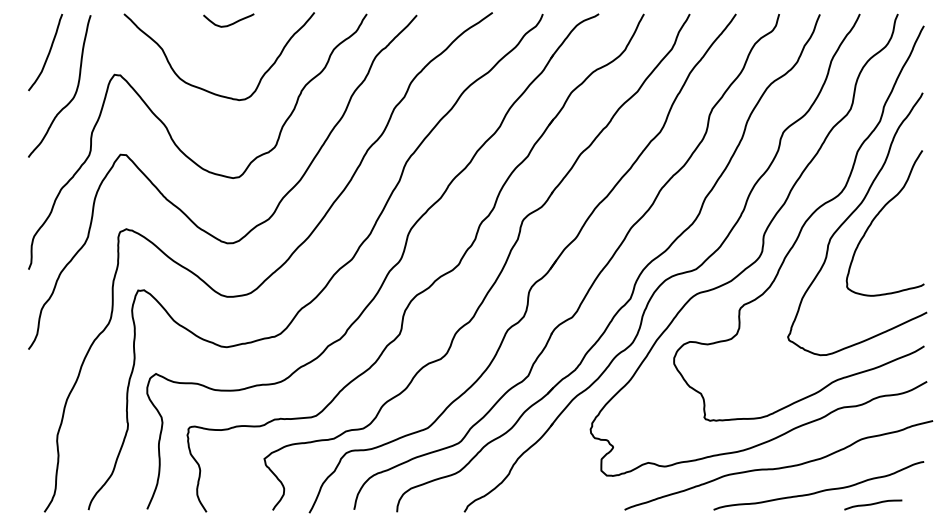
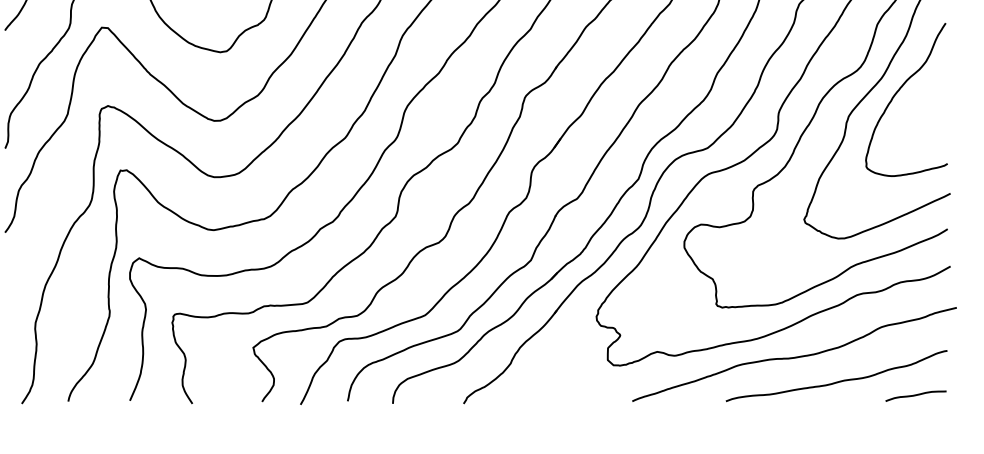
curve: (873, 504) -> (916, 395), moved

